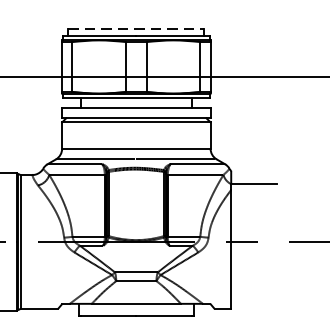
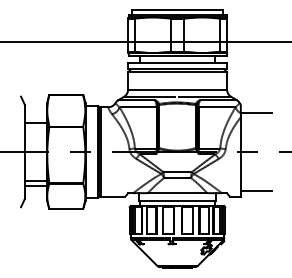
line: (137, 29) -> (178, 10), dashed -> solid
line: (253, 299) -> (255, 190), added

